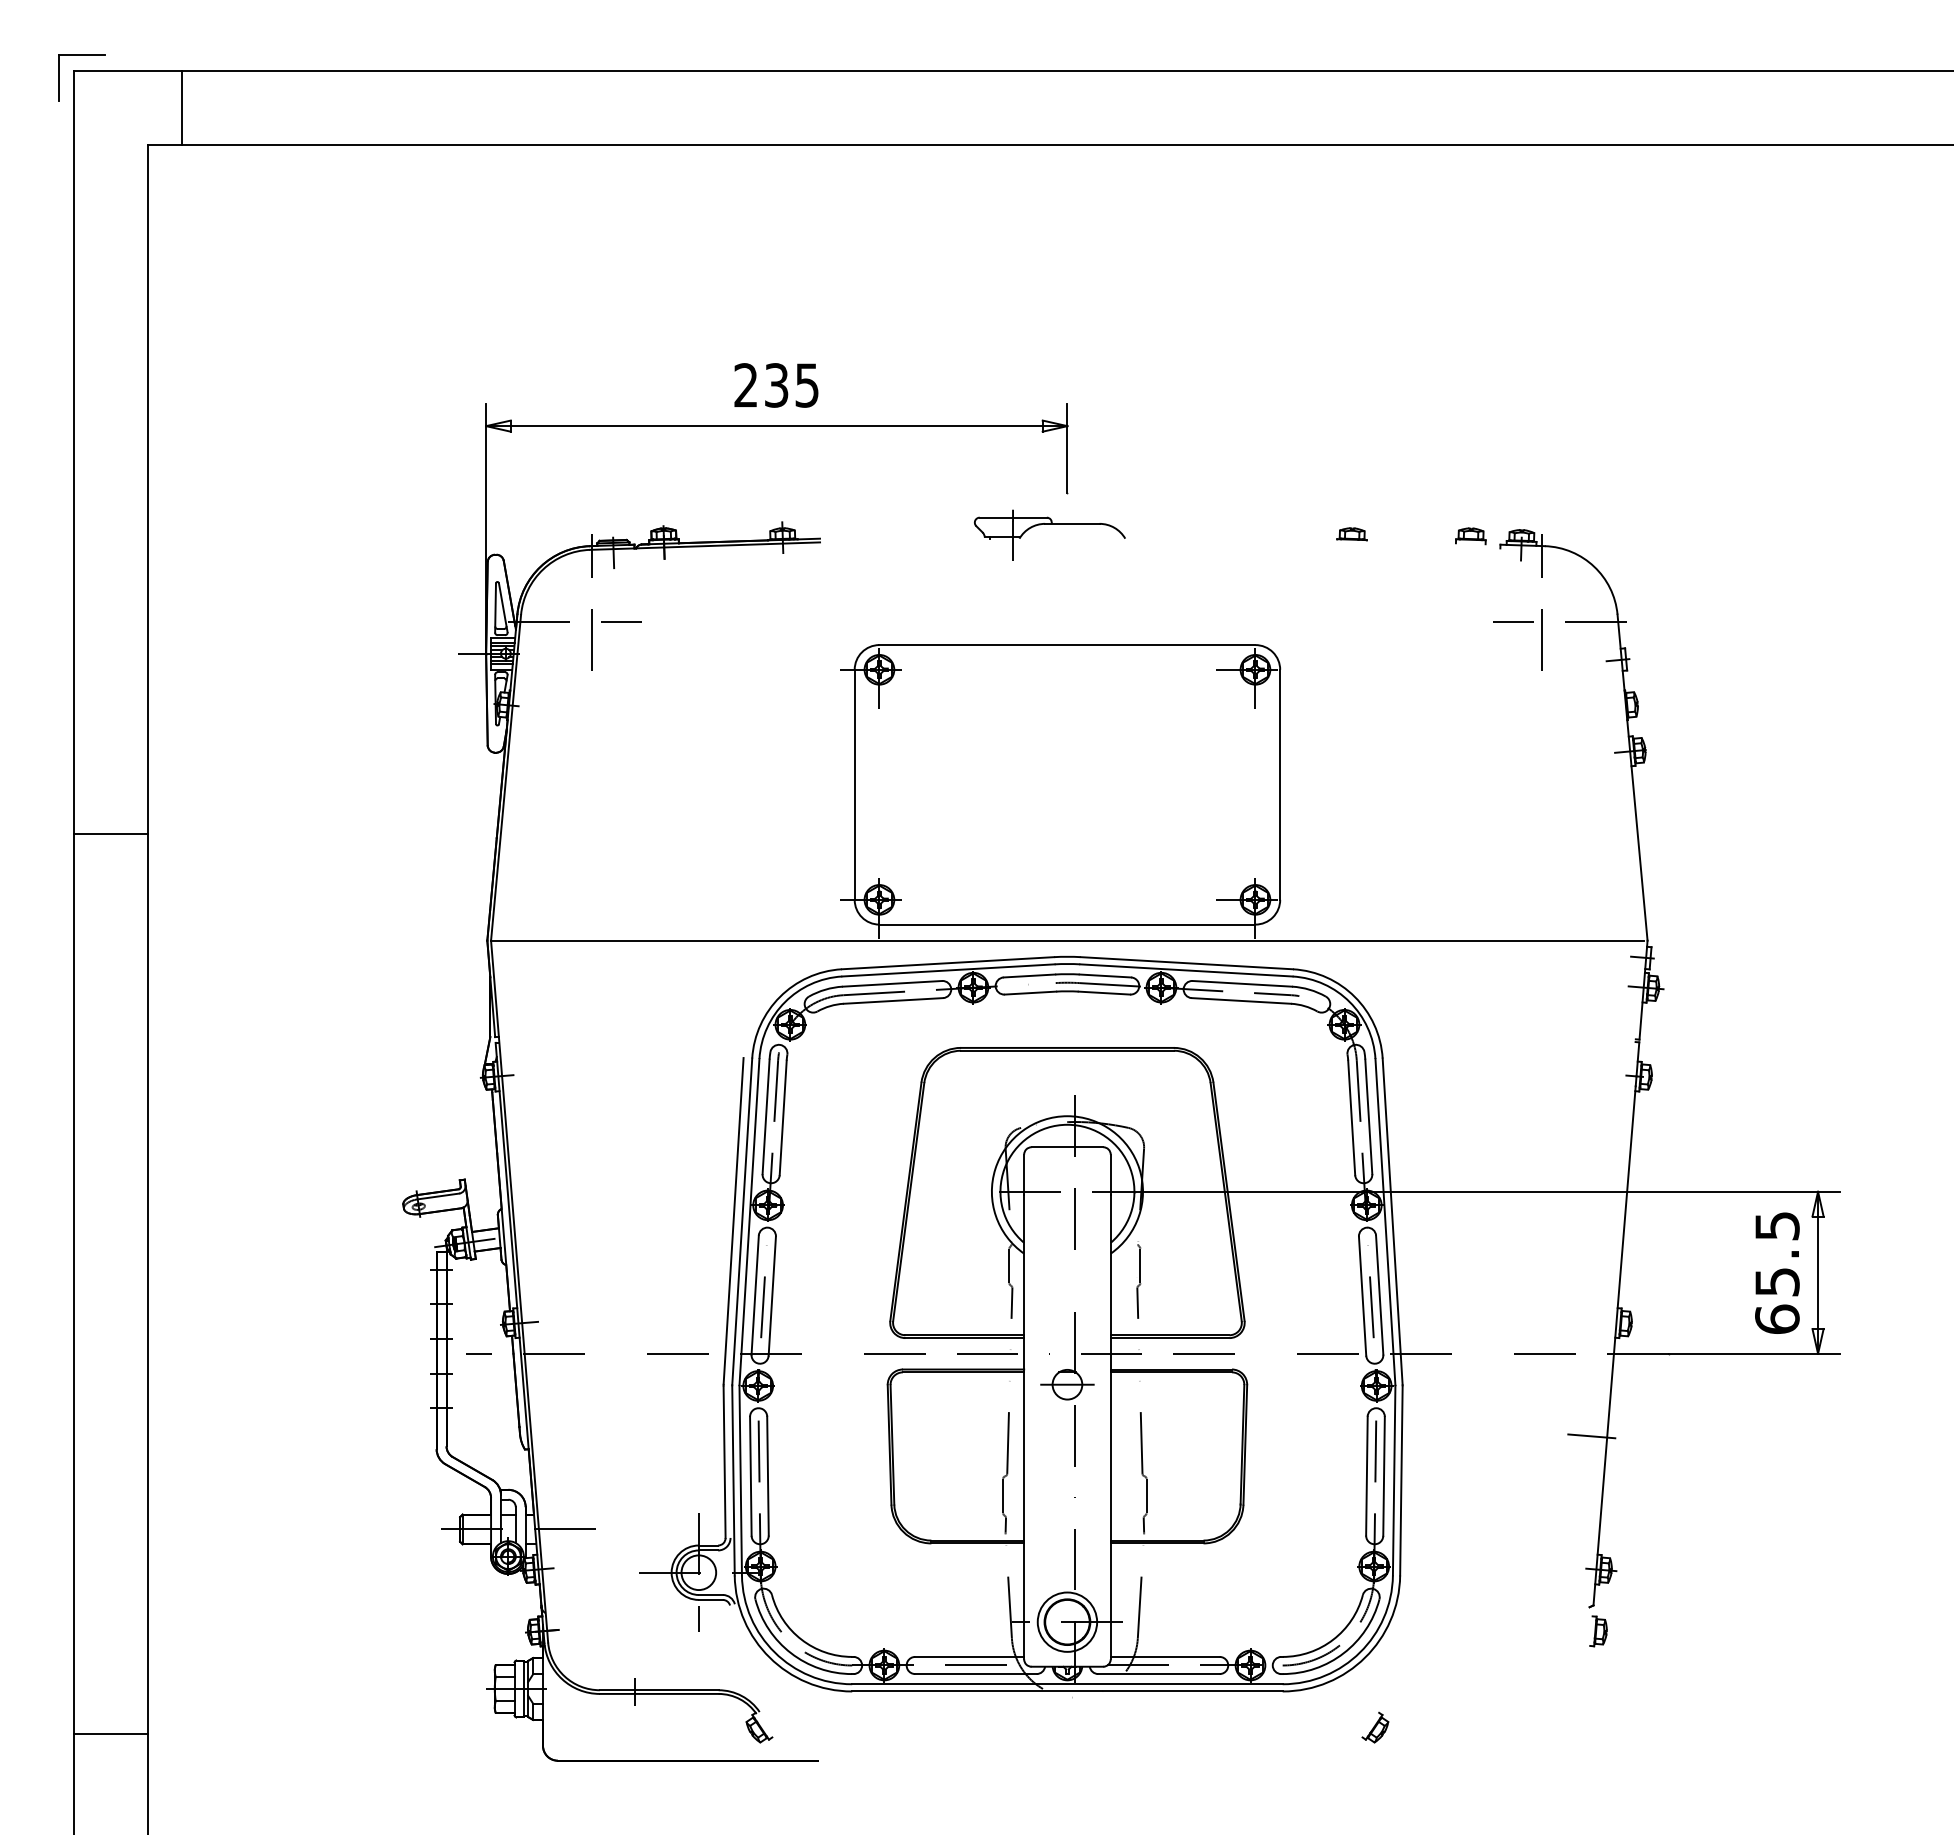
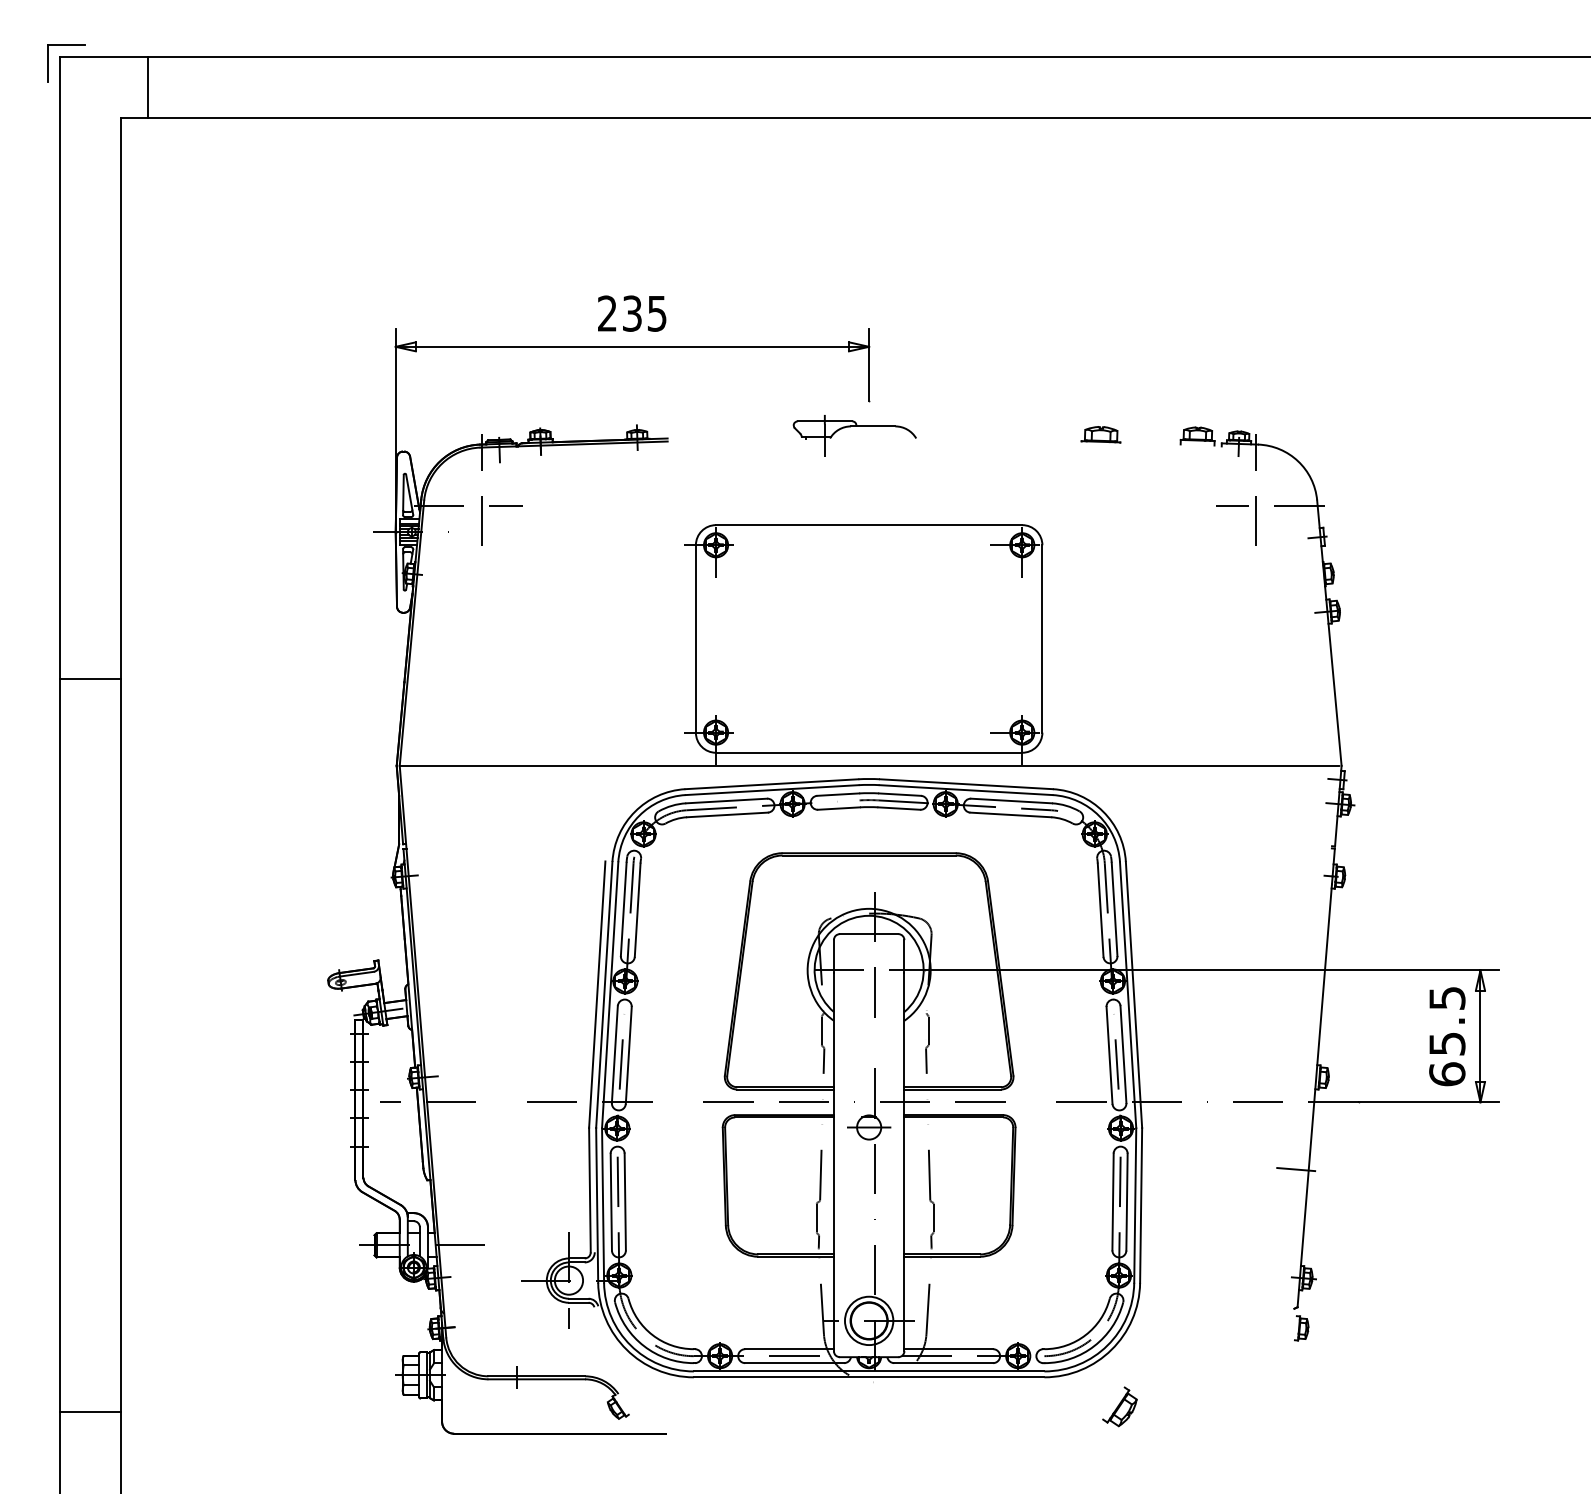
part: (1351, 534) -> (1100, 435), size x1.6
part: (1470, 536) -> (1197, 436), size x1.4
part: (1375, 1727) -> (1120, 1406), size x1.6

